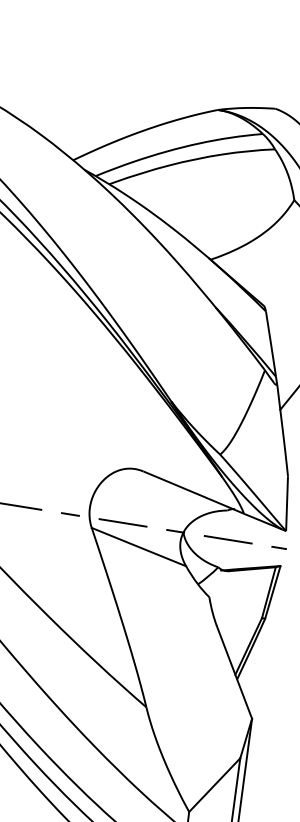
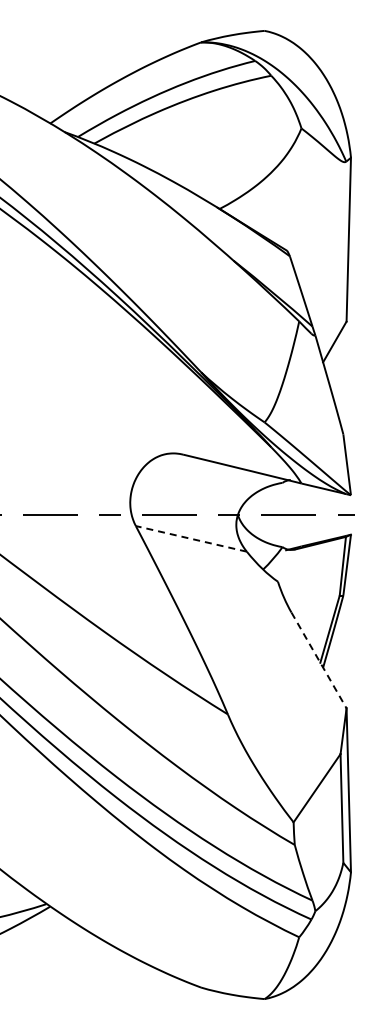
line: (139, 546) -> (191, 538), solid -> dashed
line: (234, 672) -> (319, 660), solid -> dashed

